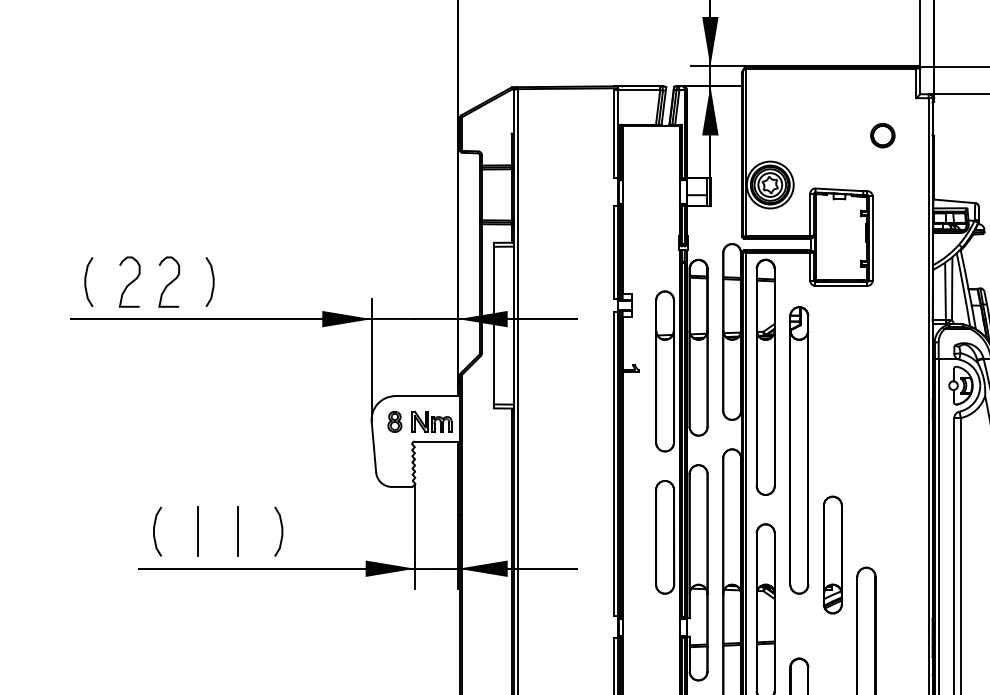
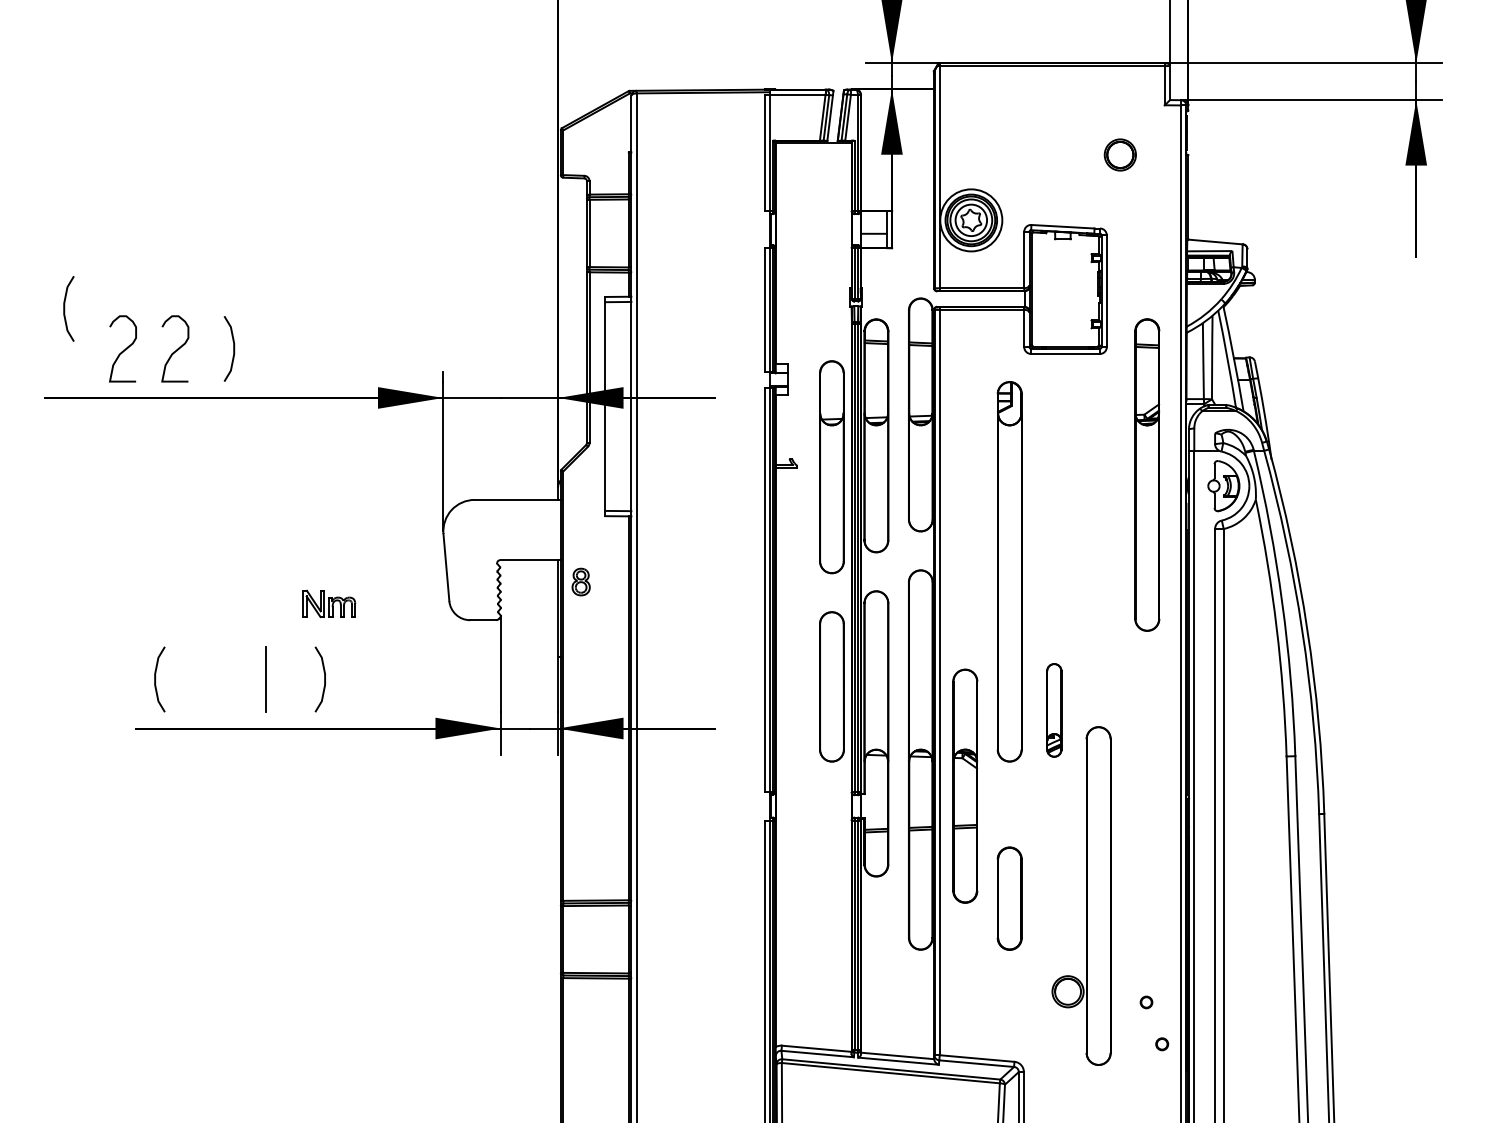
curve: (86, 281) -> (65, 308), moved
part: (765, 376) -> (1147, 474), moved
part: (394, 421) -> (580, 581), moved
part: (432, 421) -> (329, 603), moved
line: (198, 531) -> (213, 679), removed
part: (833, 555) -> (1054, 710), size x0.6

